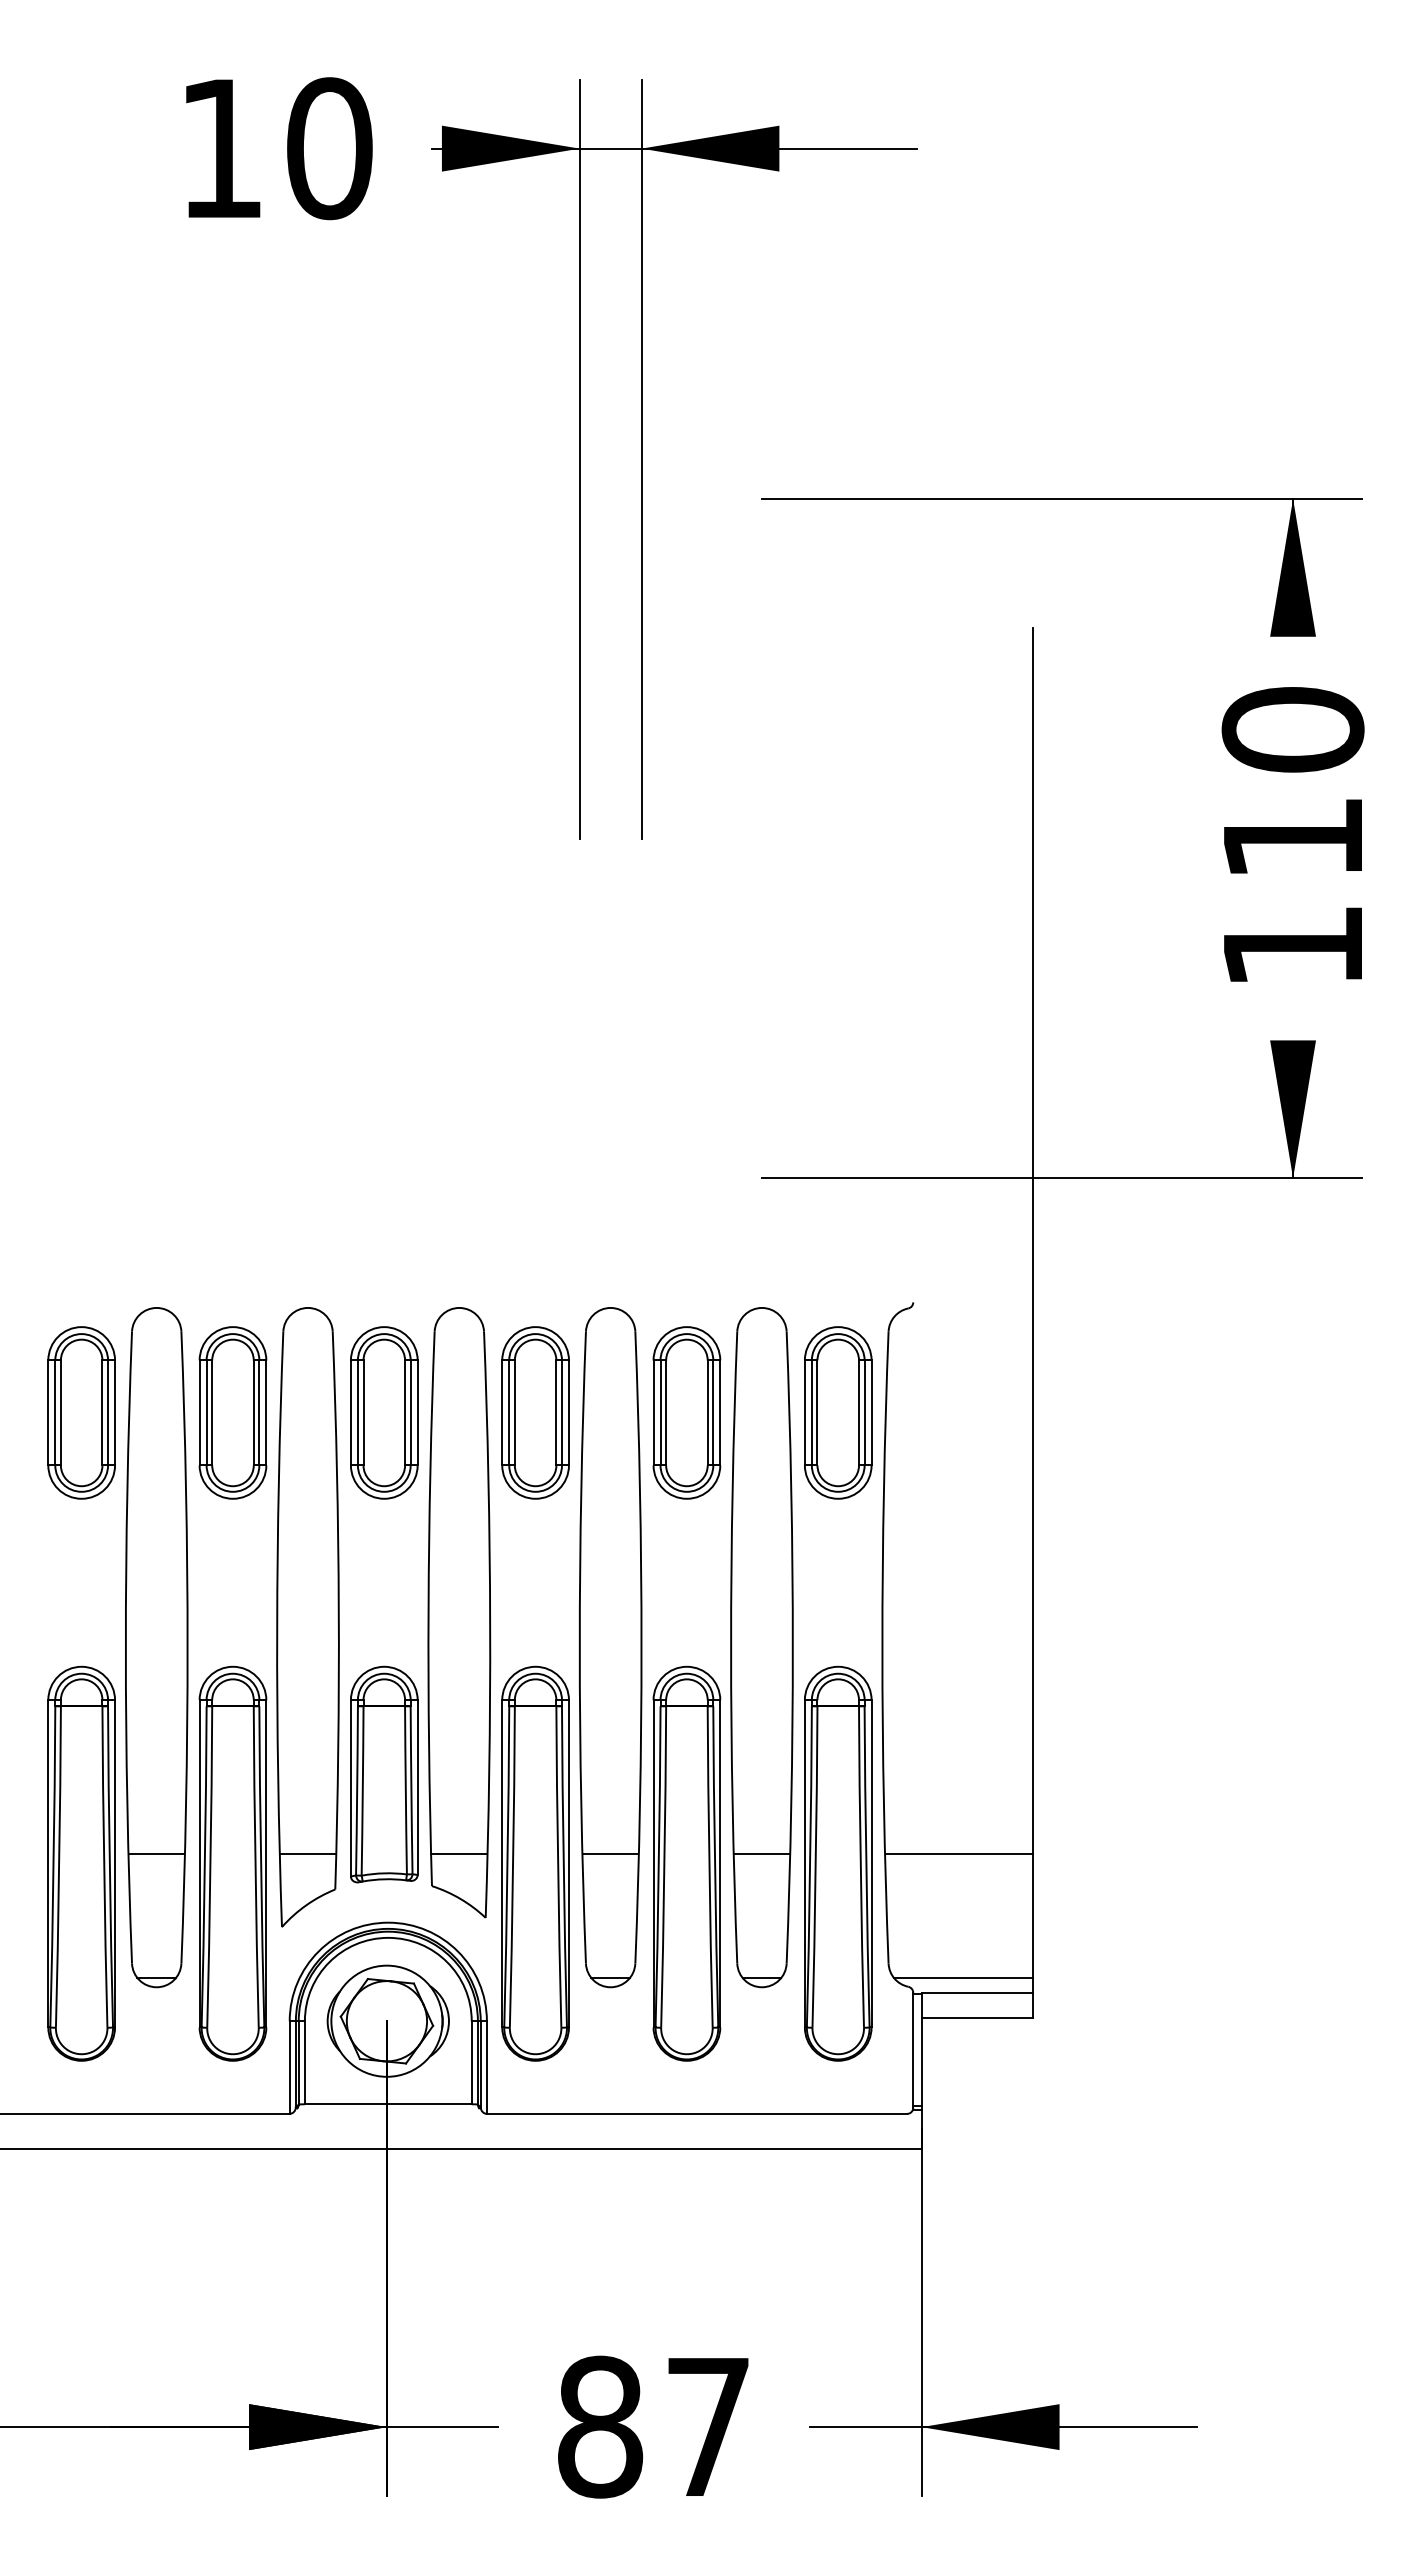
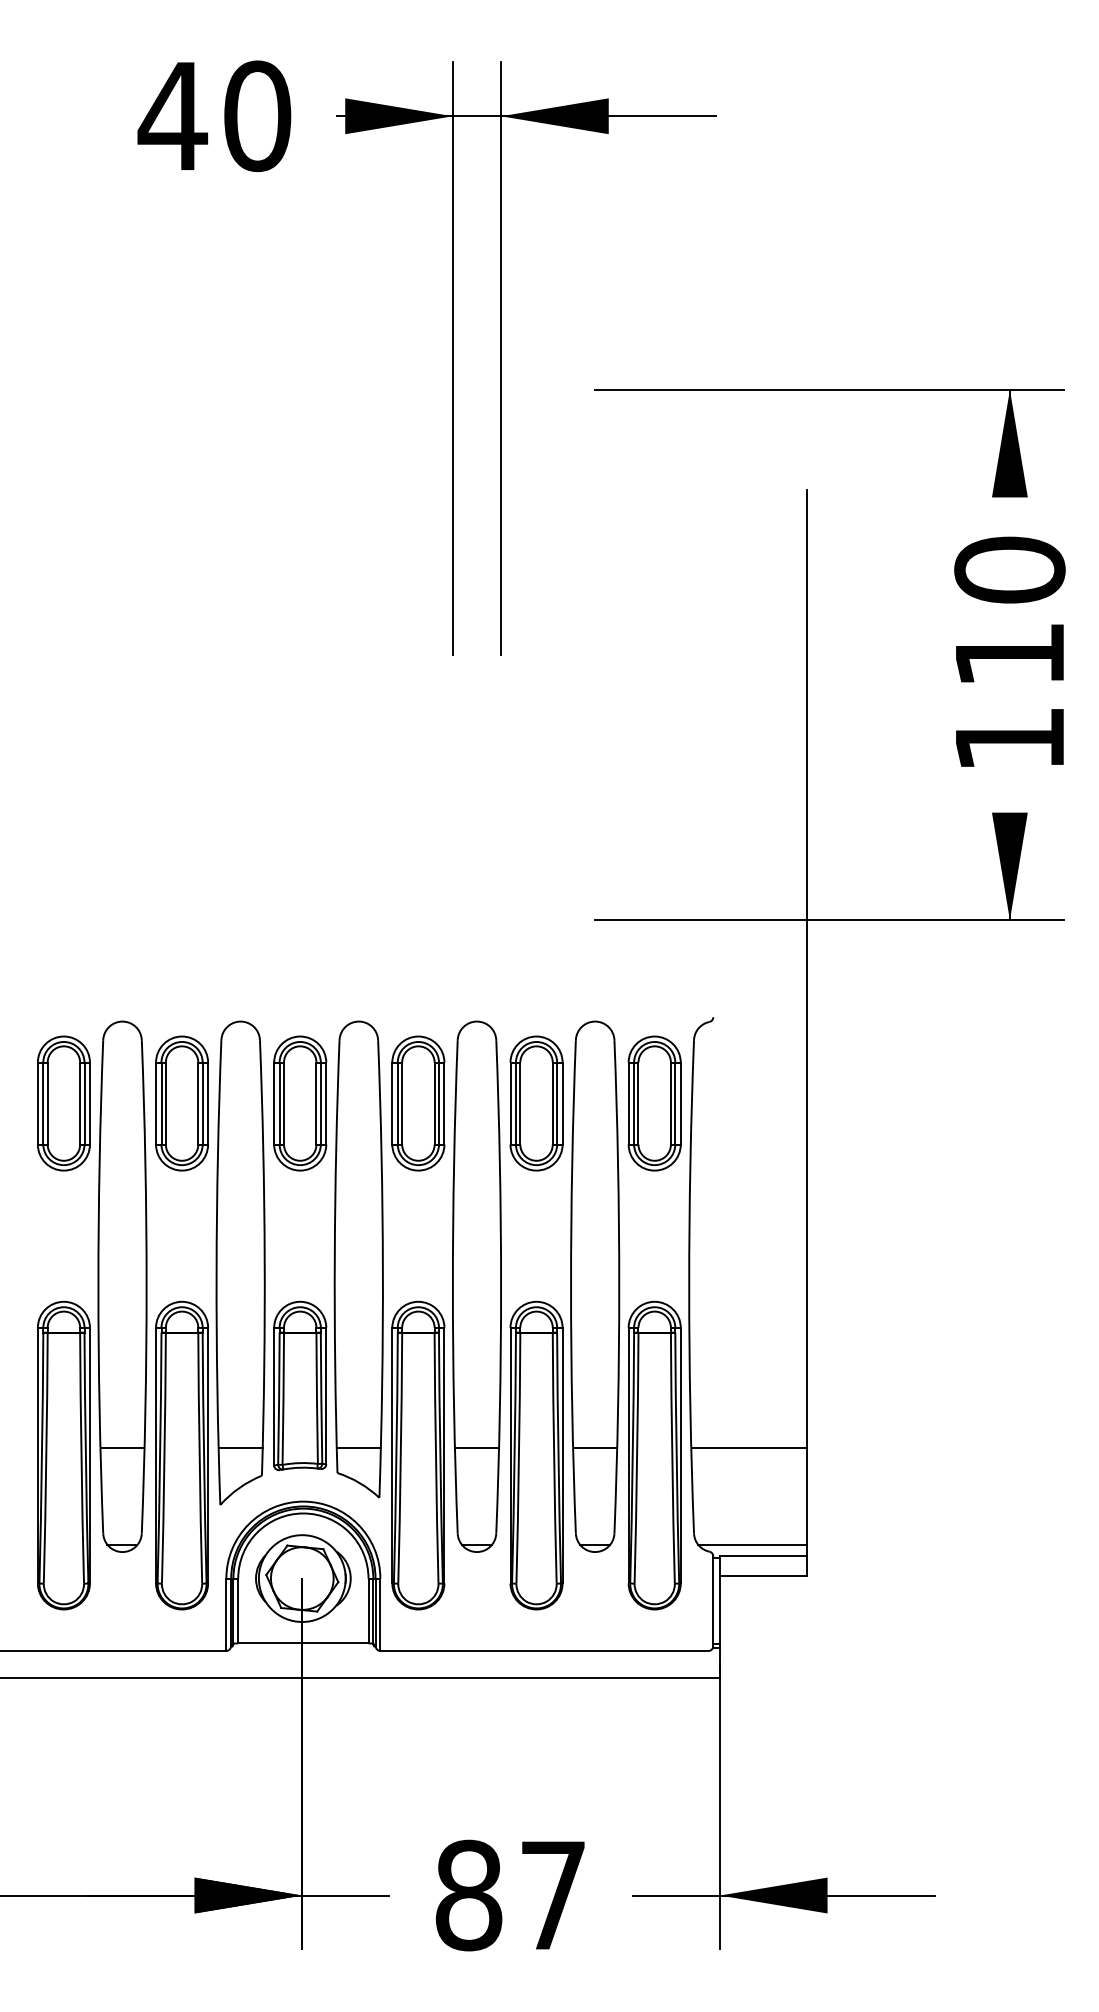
text: (221, 148) -> (173, 116), 10 -> 40

